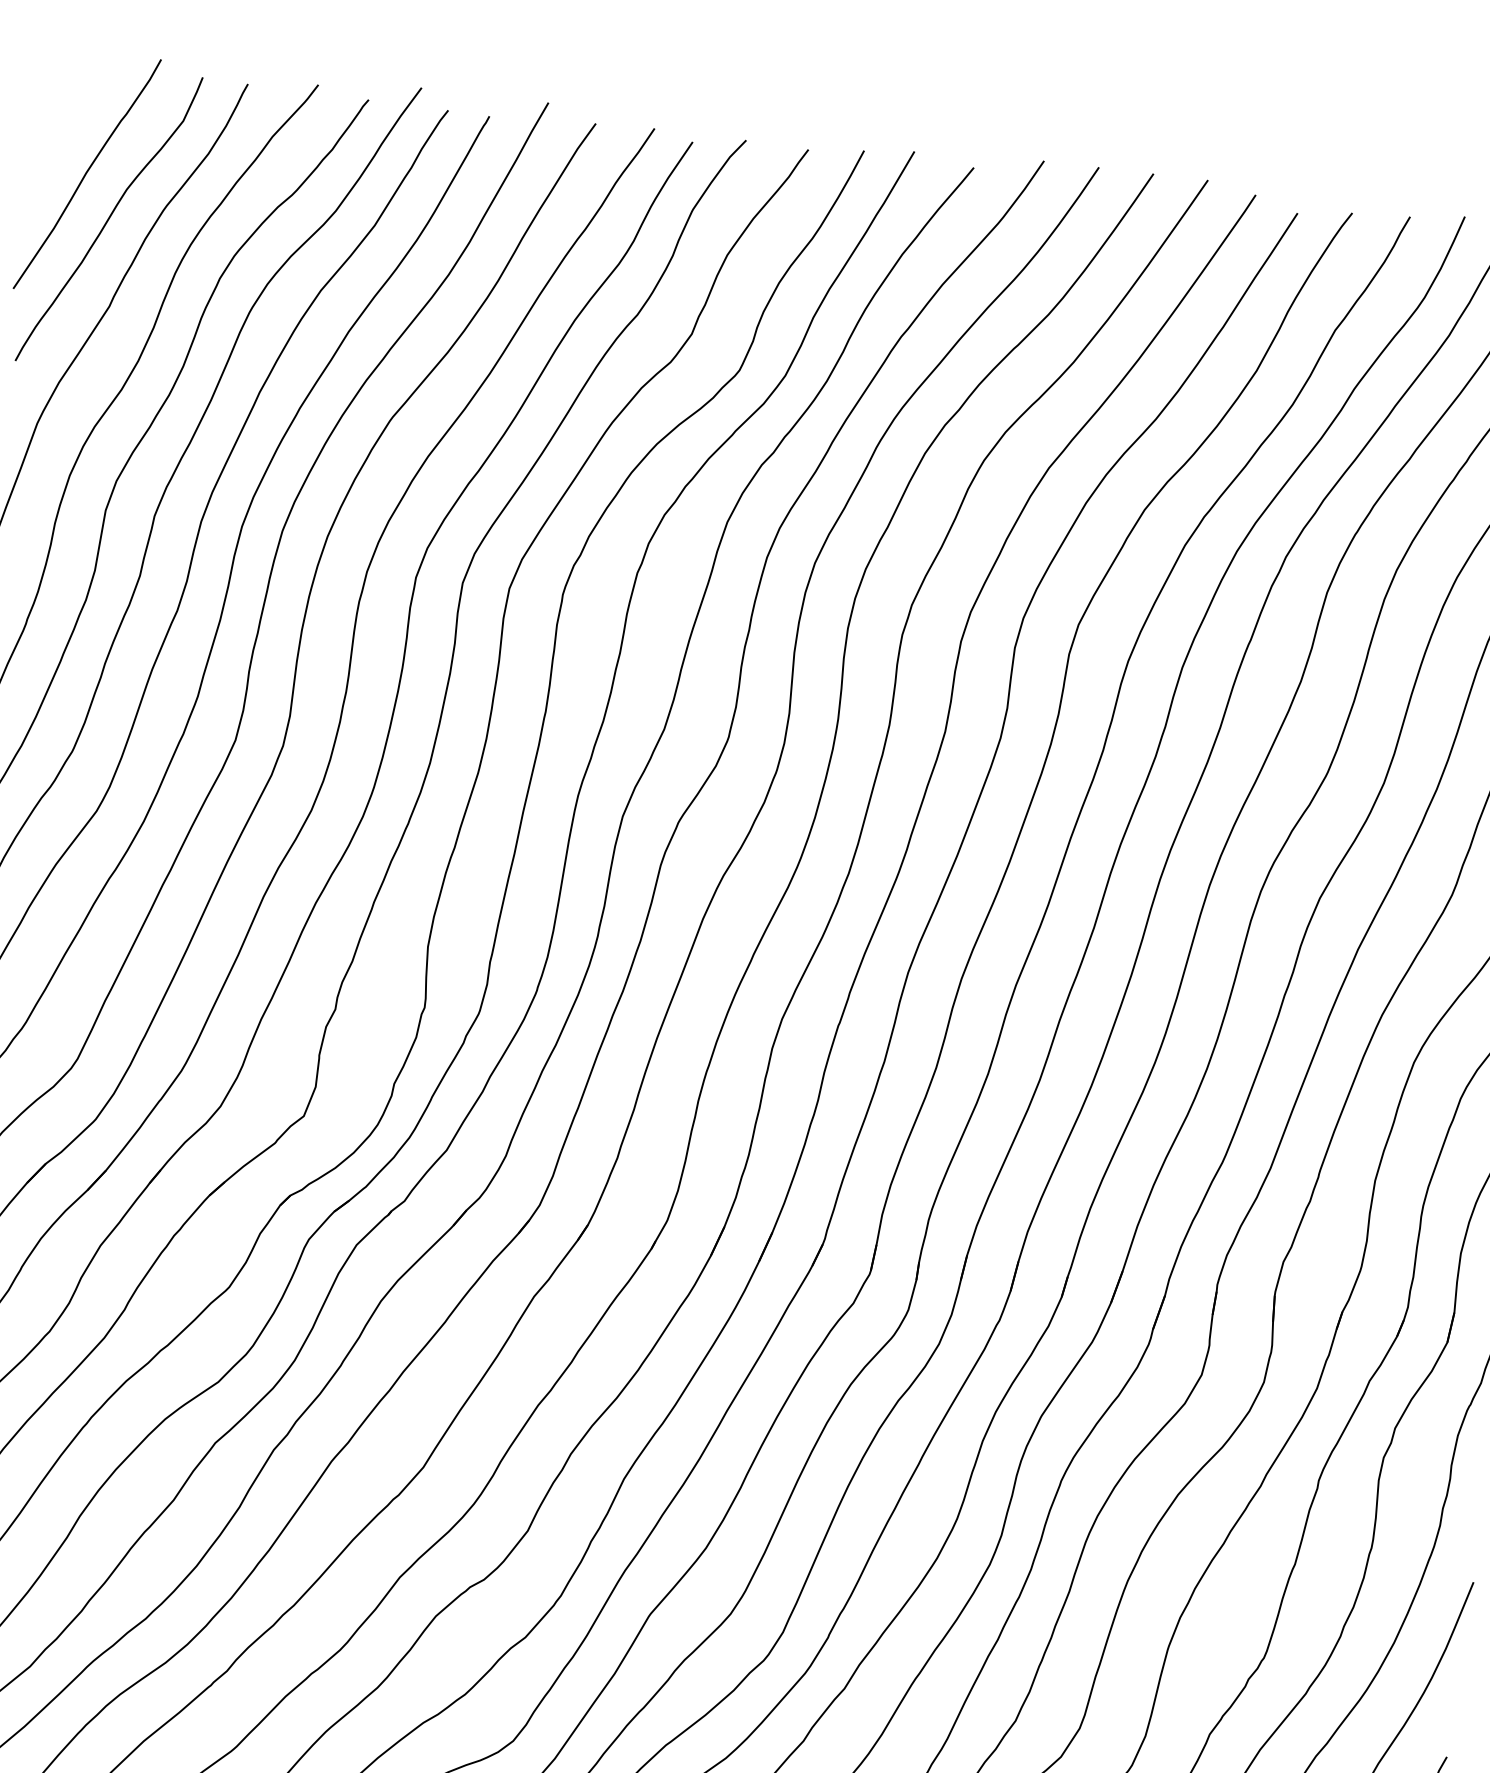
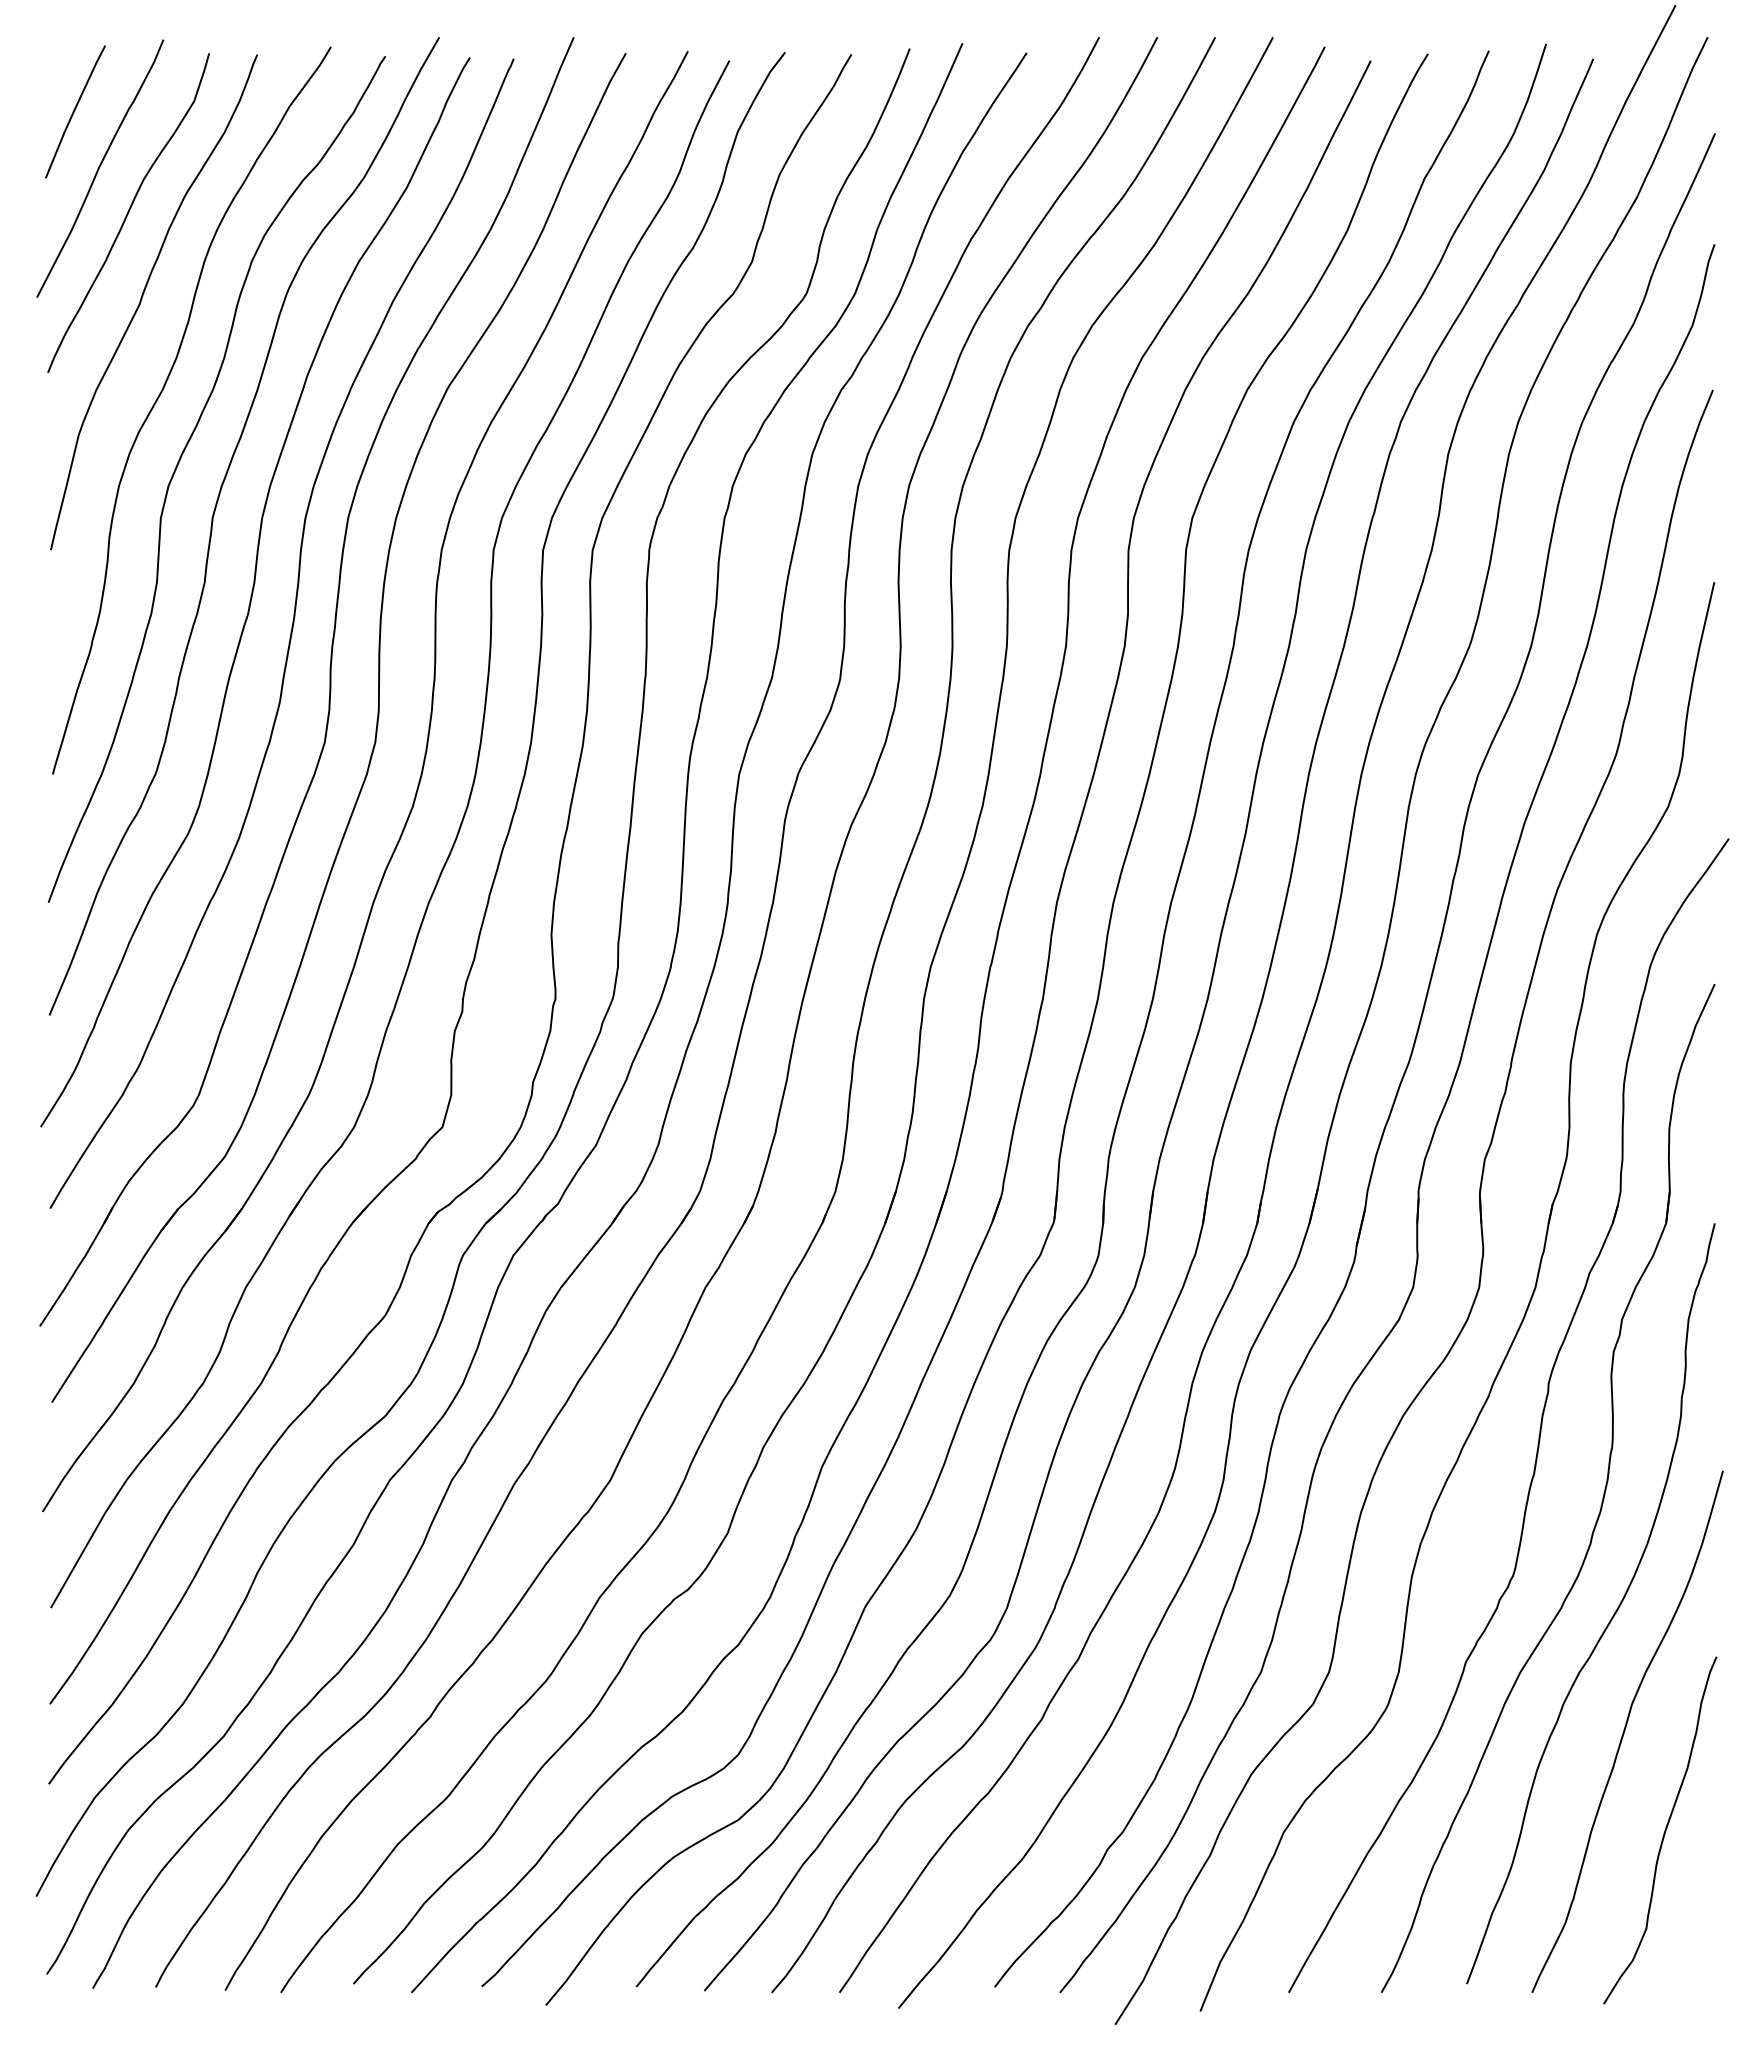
line: (70, 116) -> (75, 110), added

